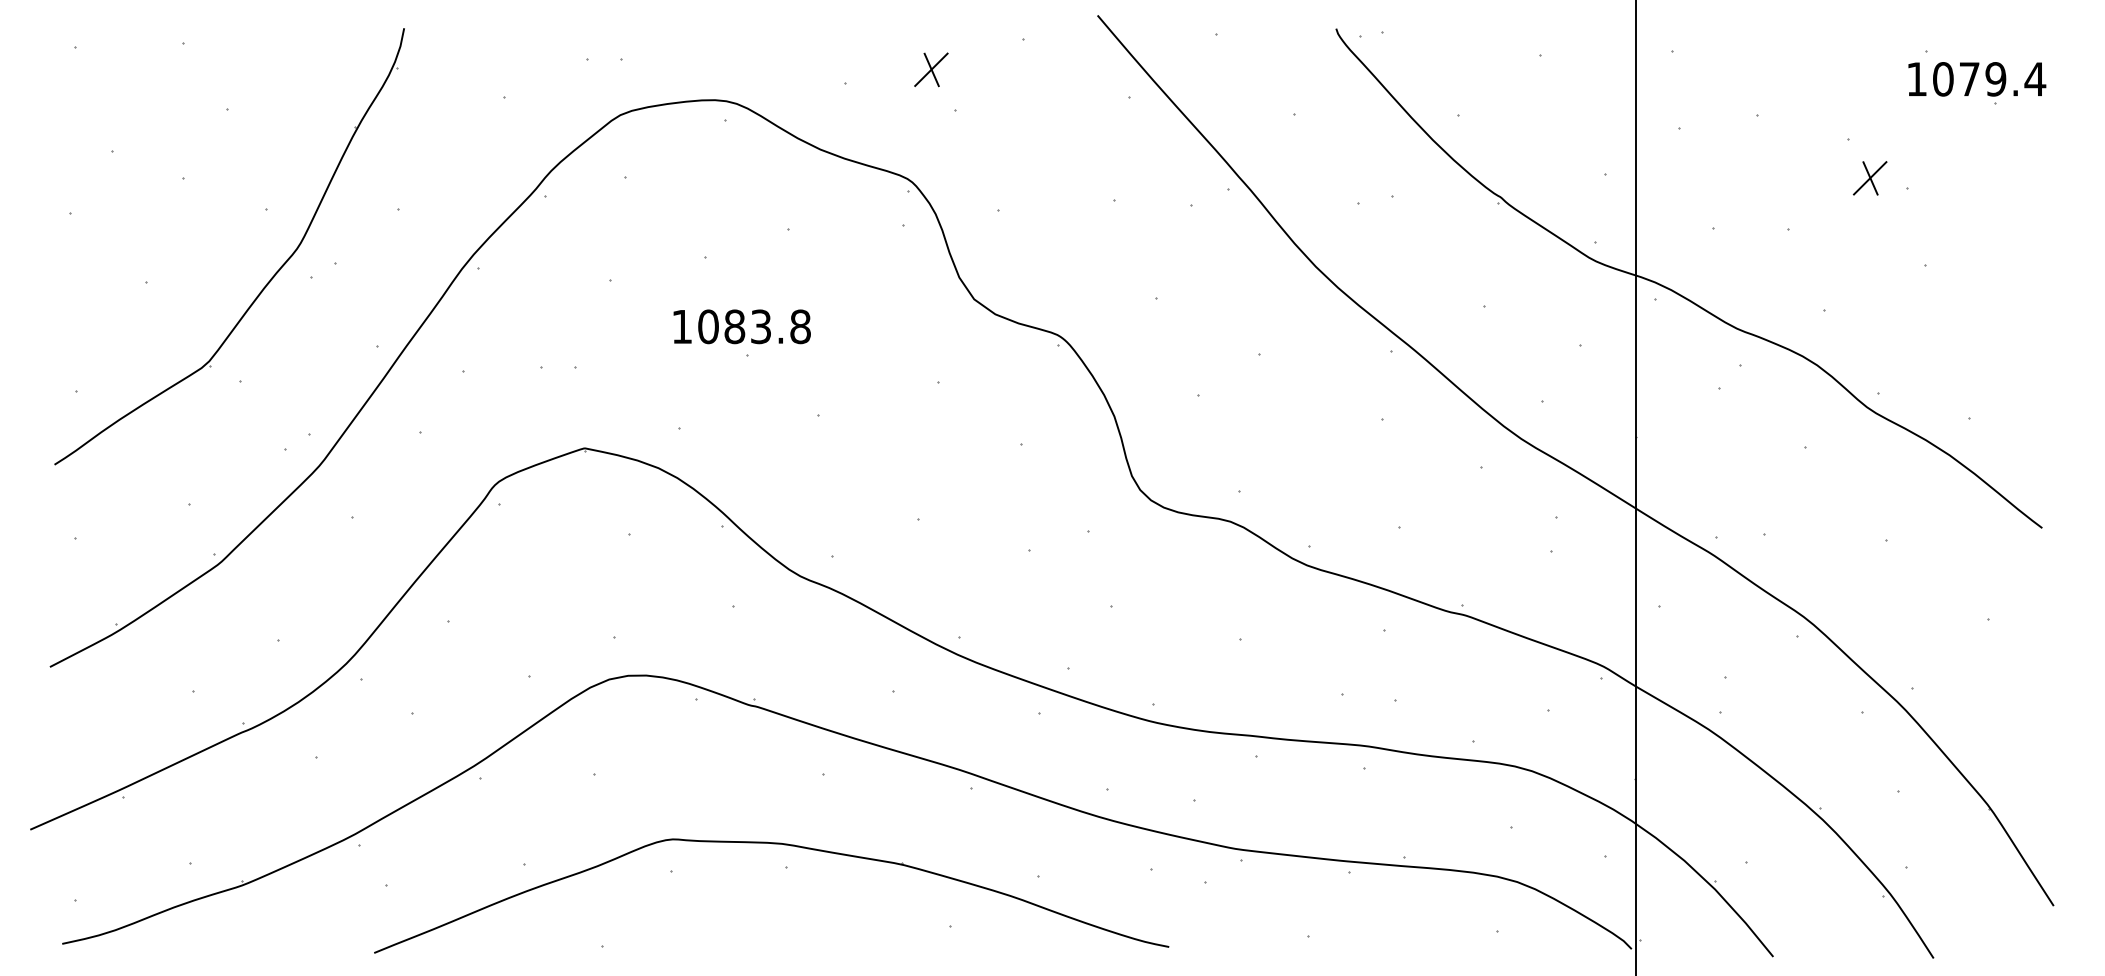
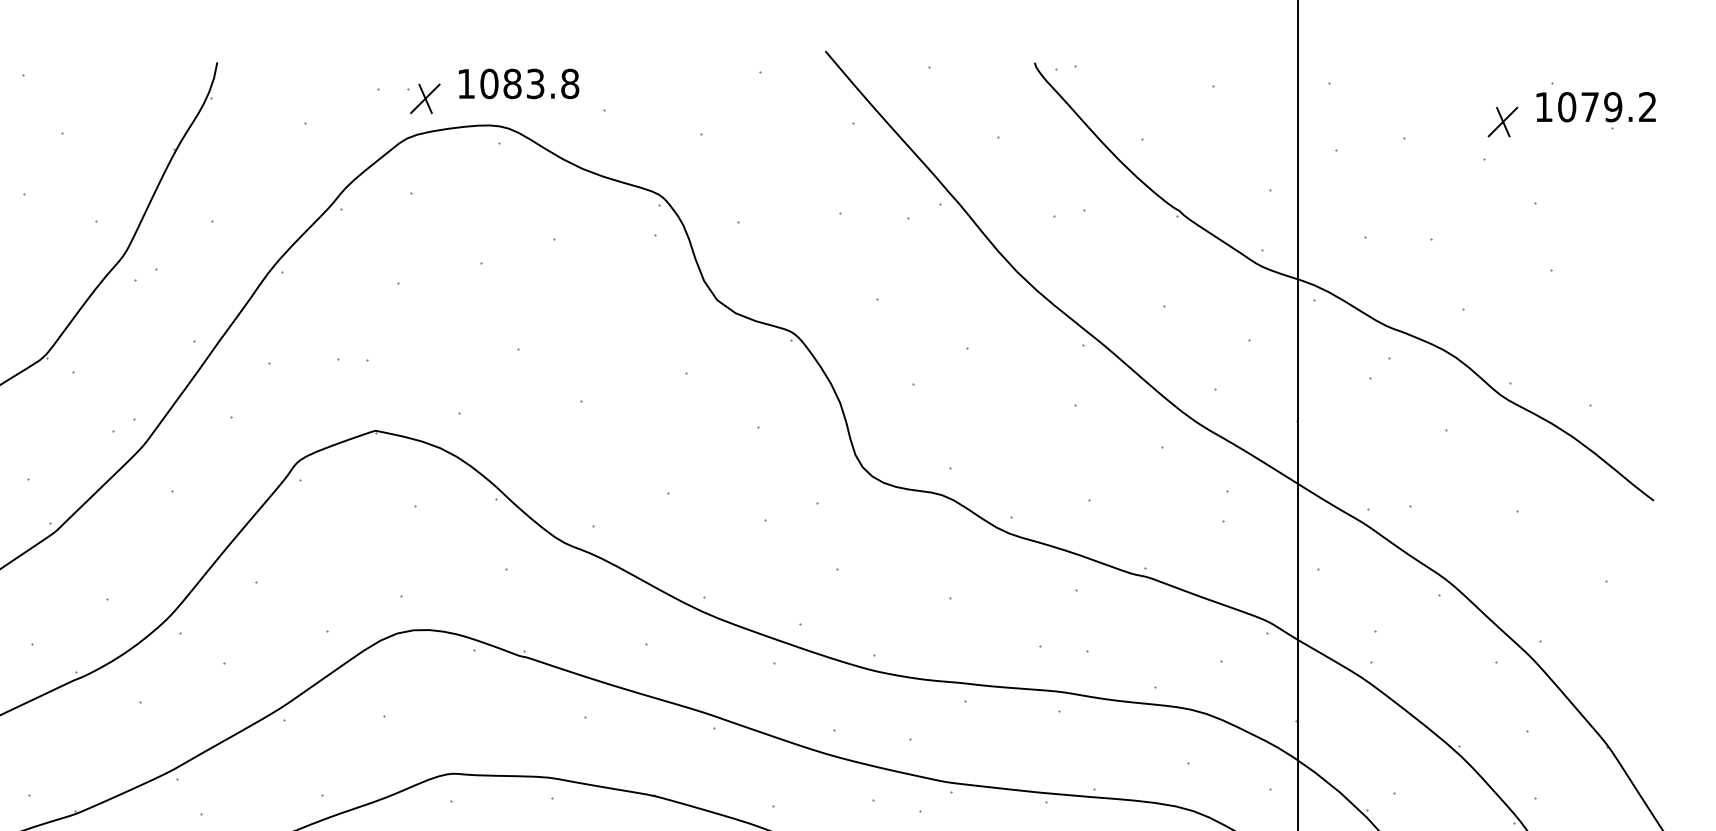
part: (931, 69) -> (425, 98), moved
text: (2035, 78) -> (1647, 106), 1079.4 -> 1079.2
part: (1869, 178) -> (1502, 122), moved
text: (741, 326) -> (518, 83), moved

